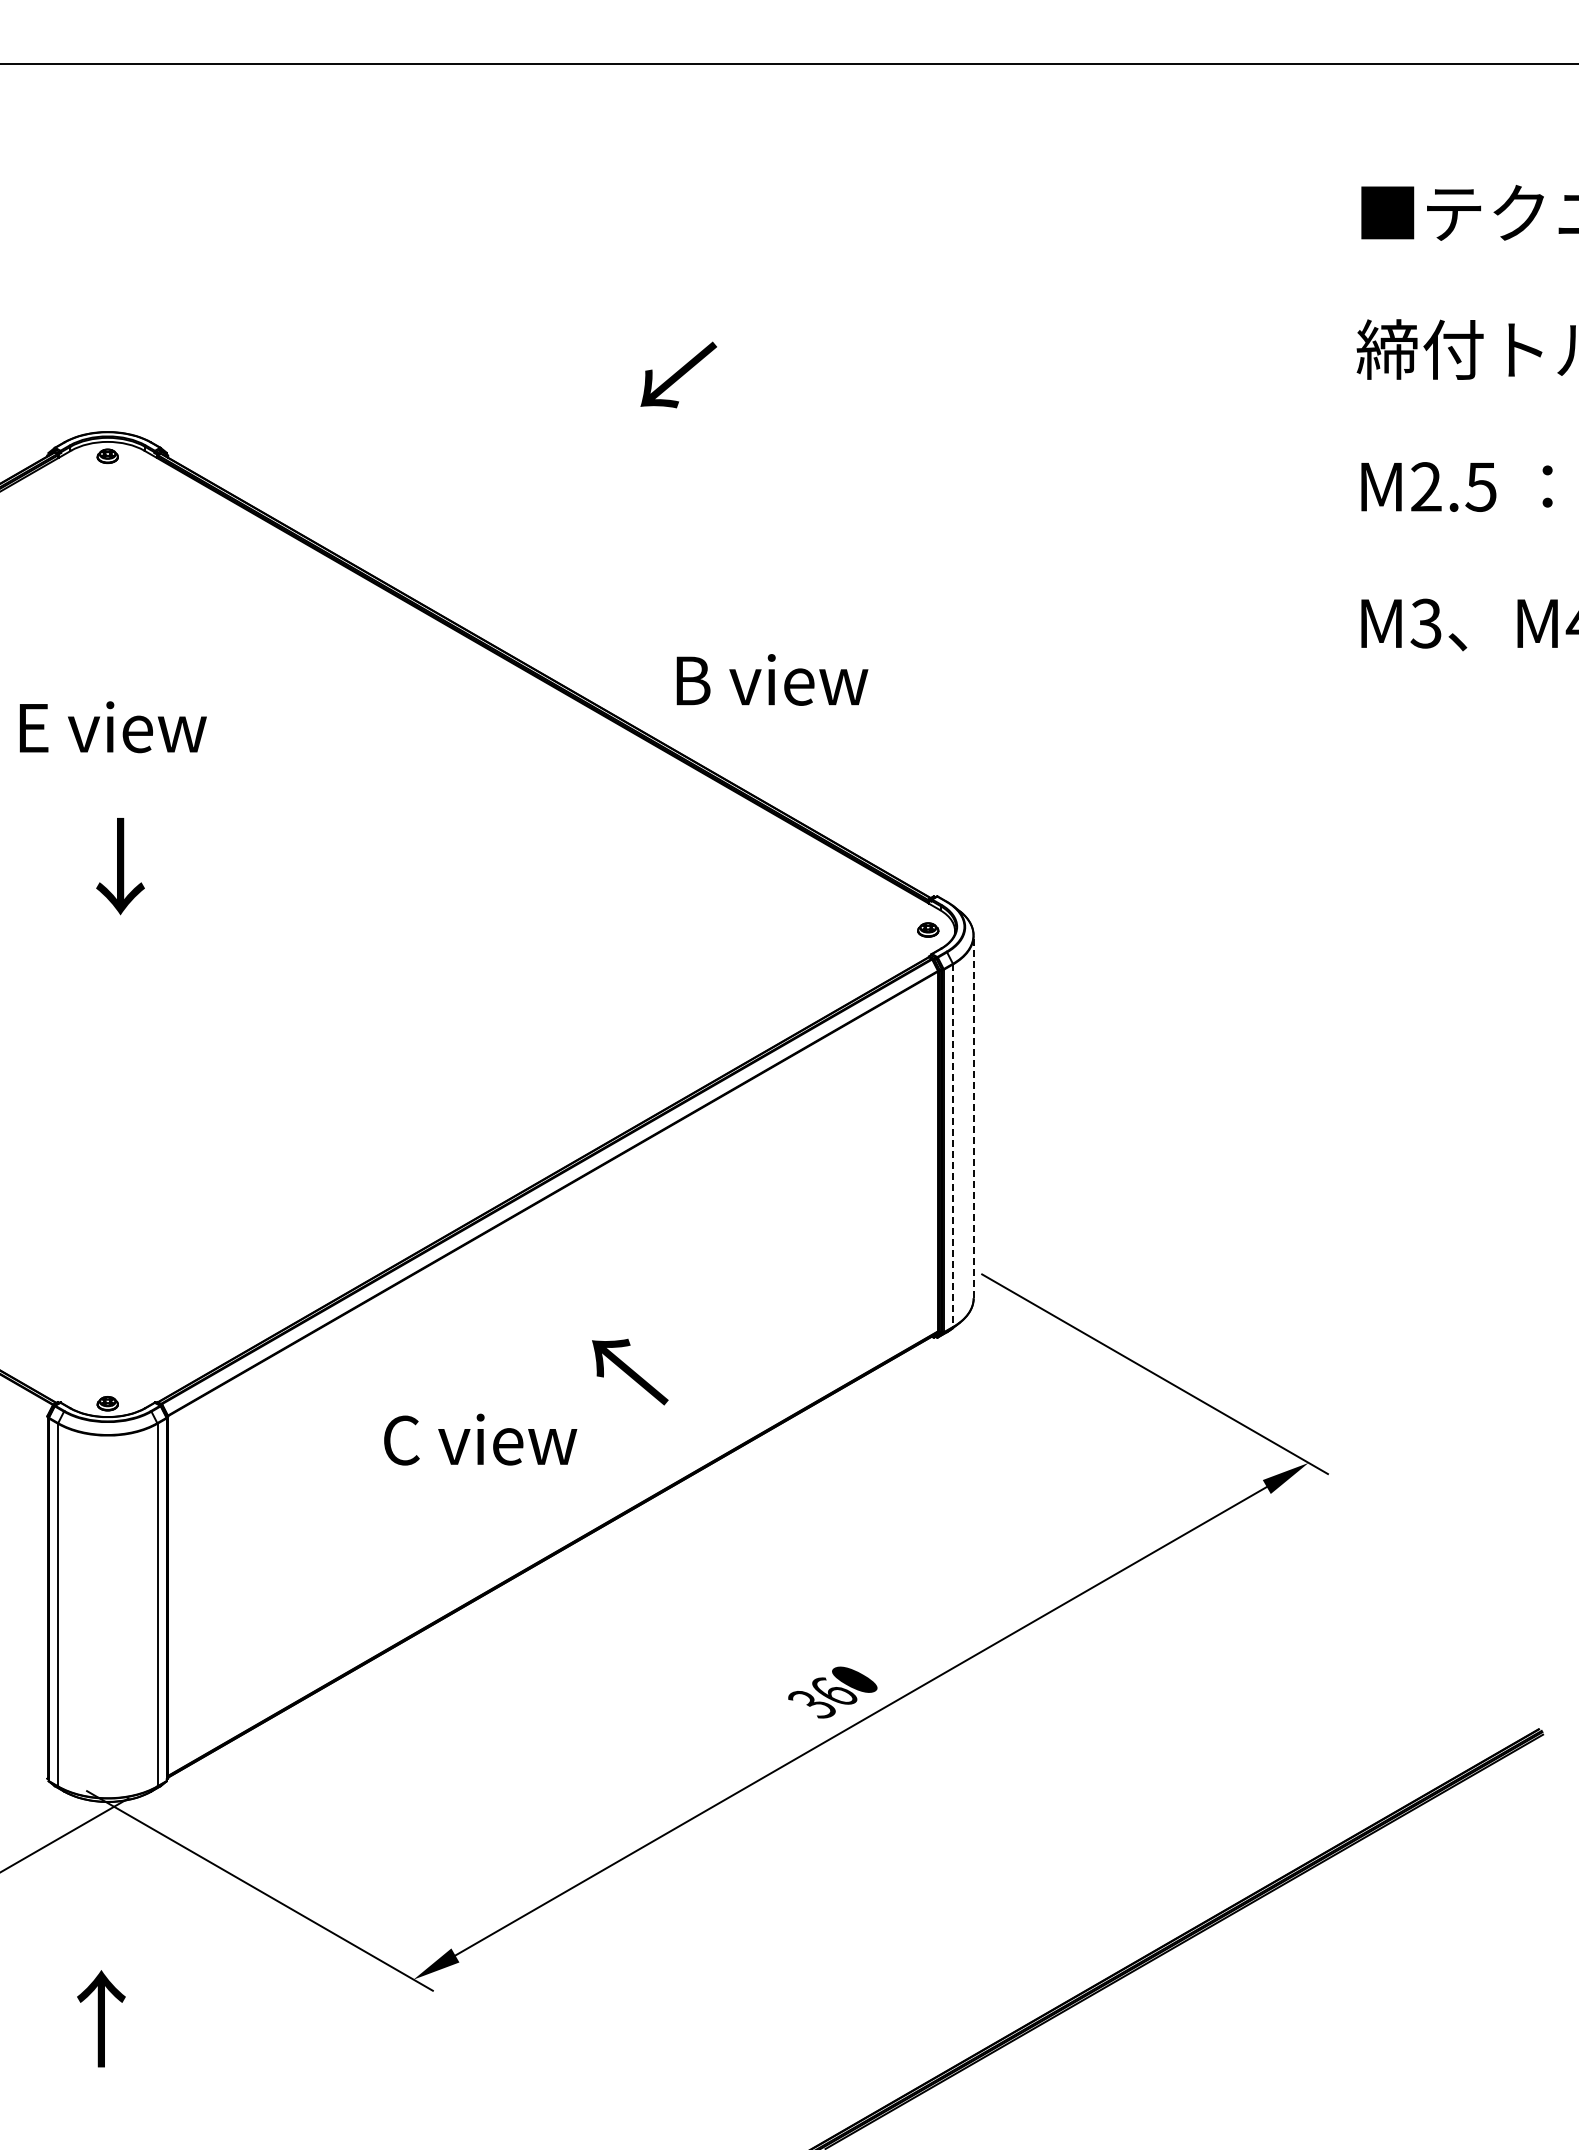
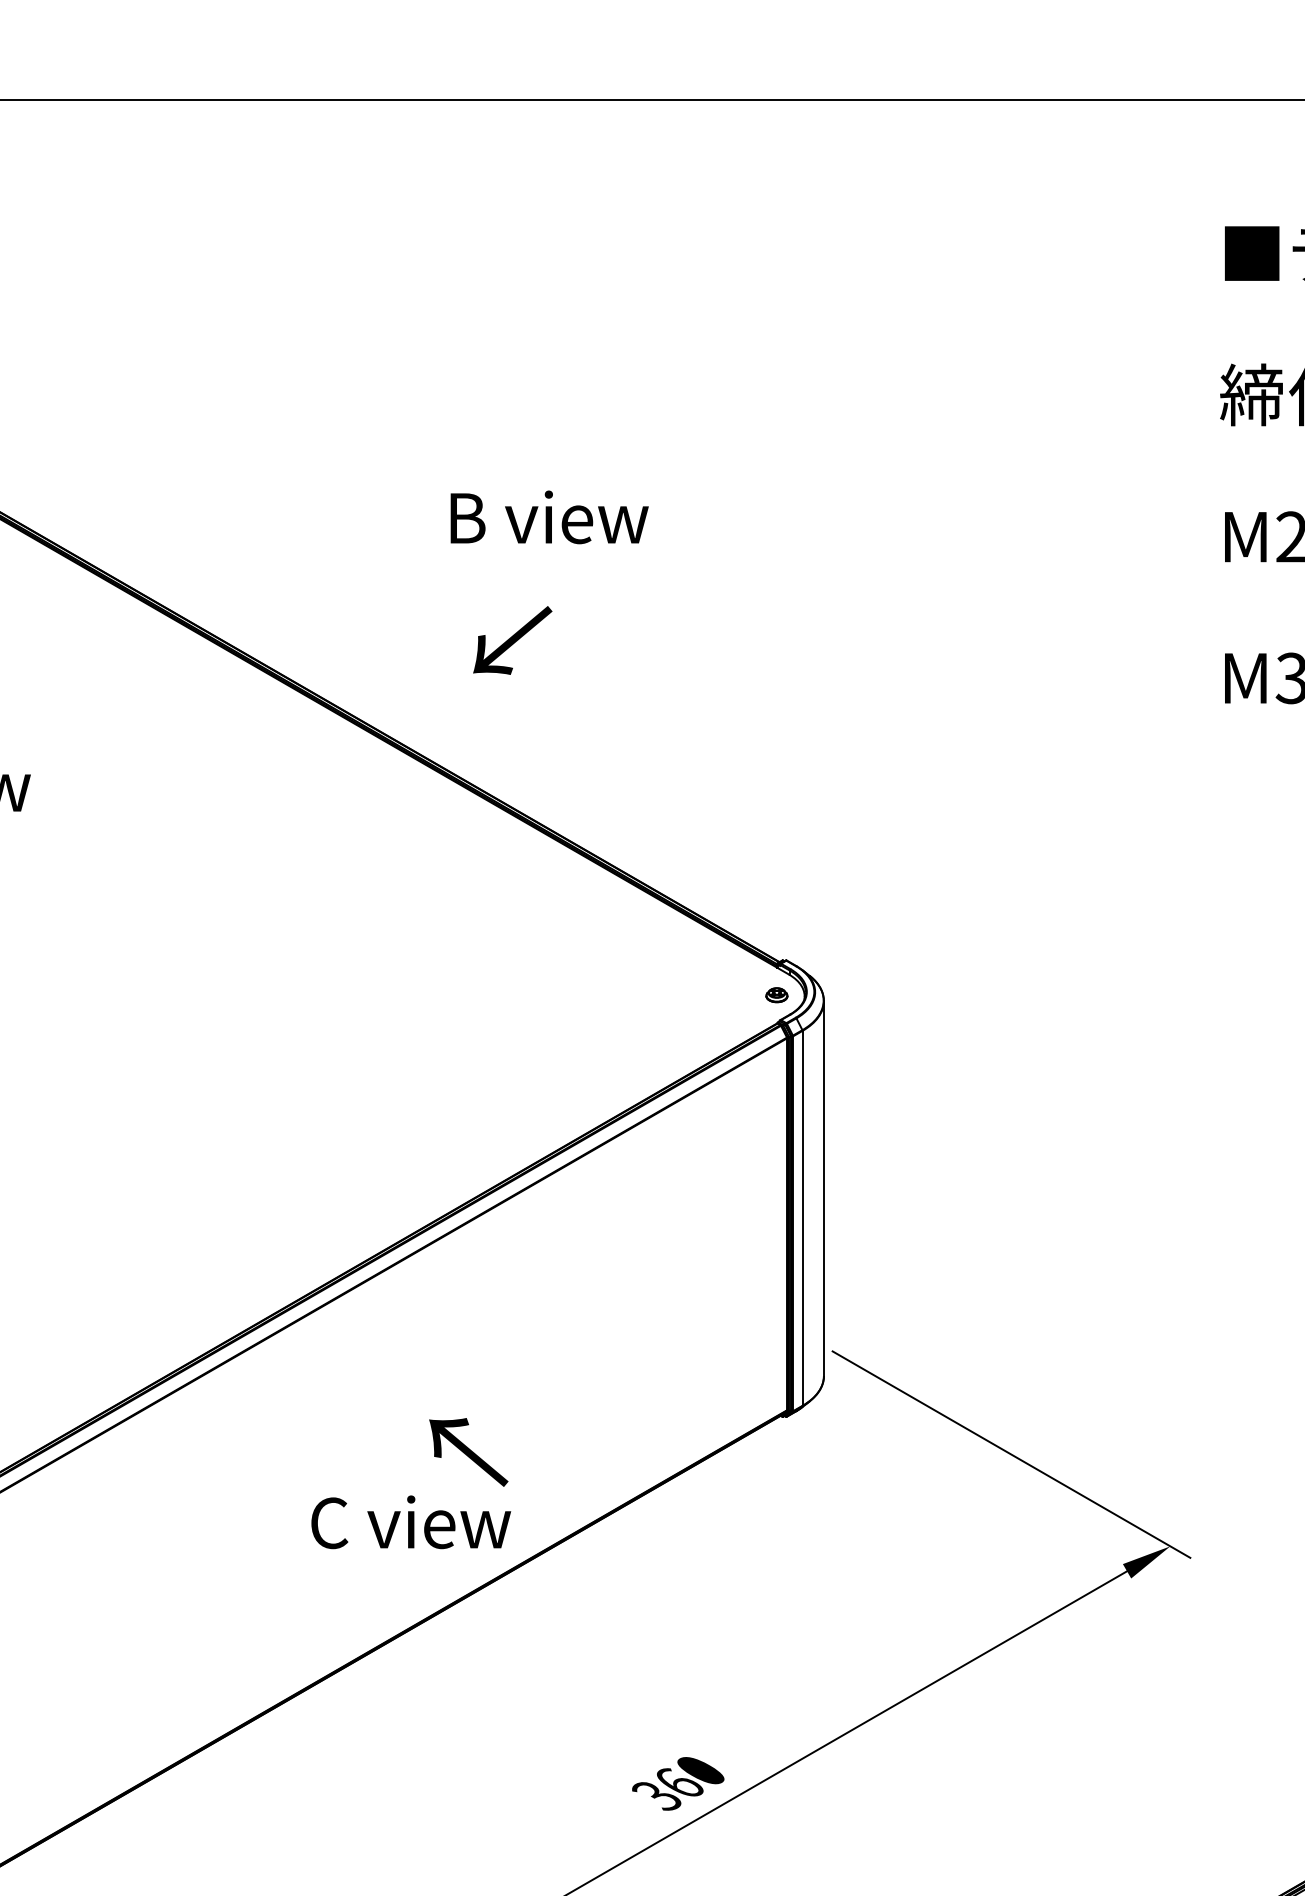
text: (678, 374) -> (512, 639), moved
text: (772, 679) -> (549, 516), moved
line: (973, 1116) -> (823, 1188), dashed -> solid
line: (953, 1146) -> (803, 1219), dashed -> solid
text: (480, 1439) -> (411, 1522), moved

